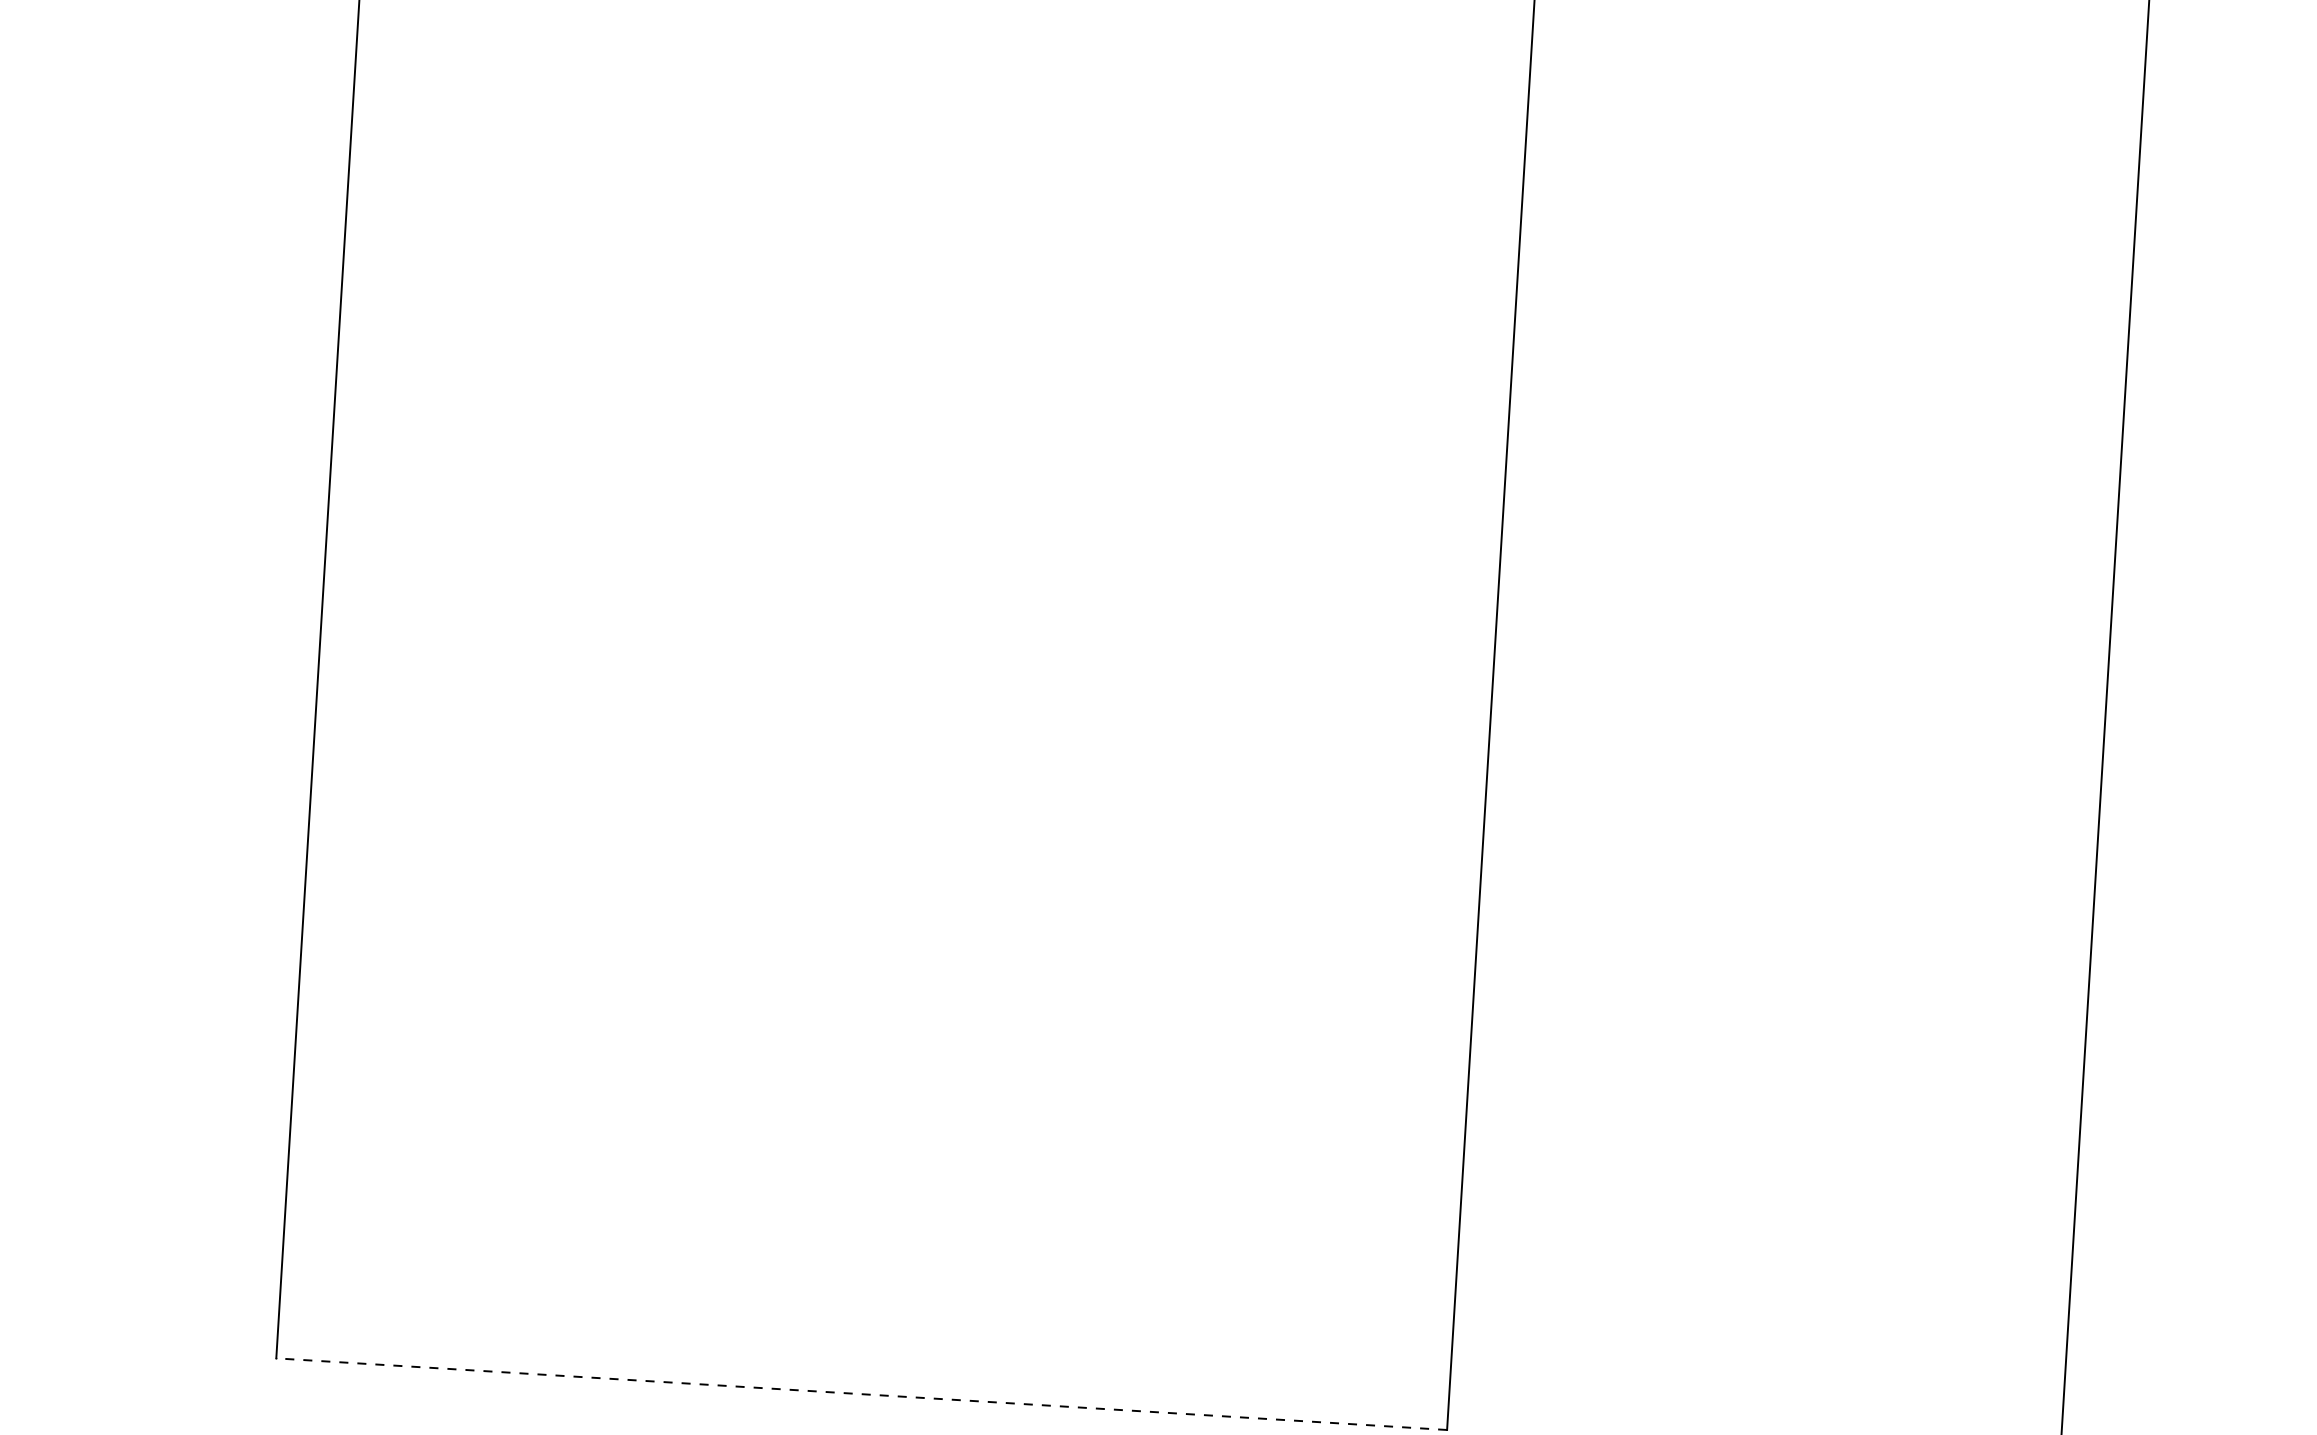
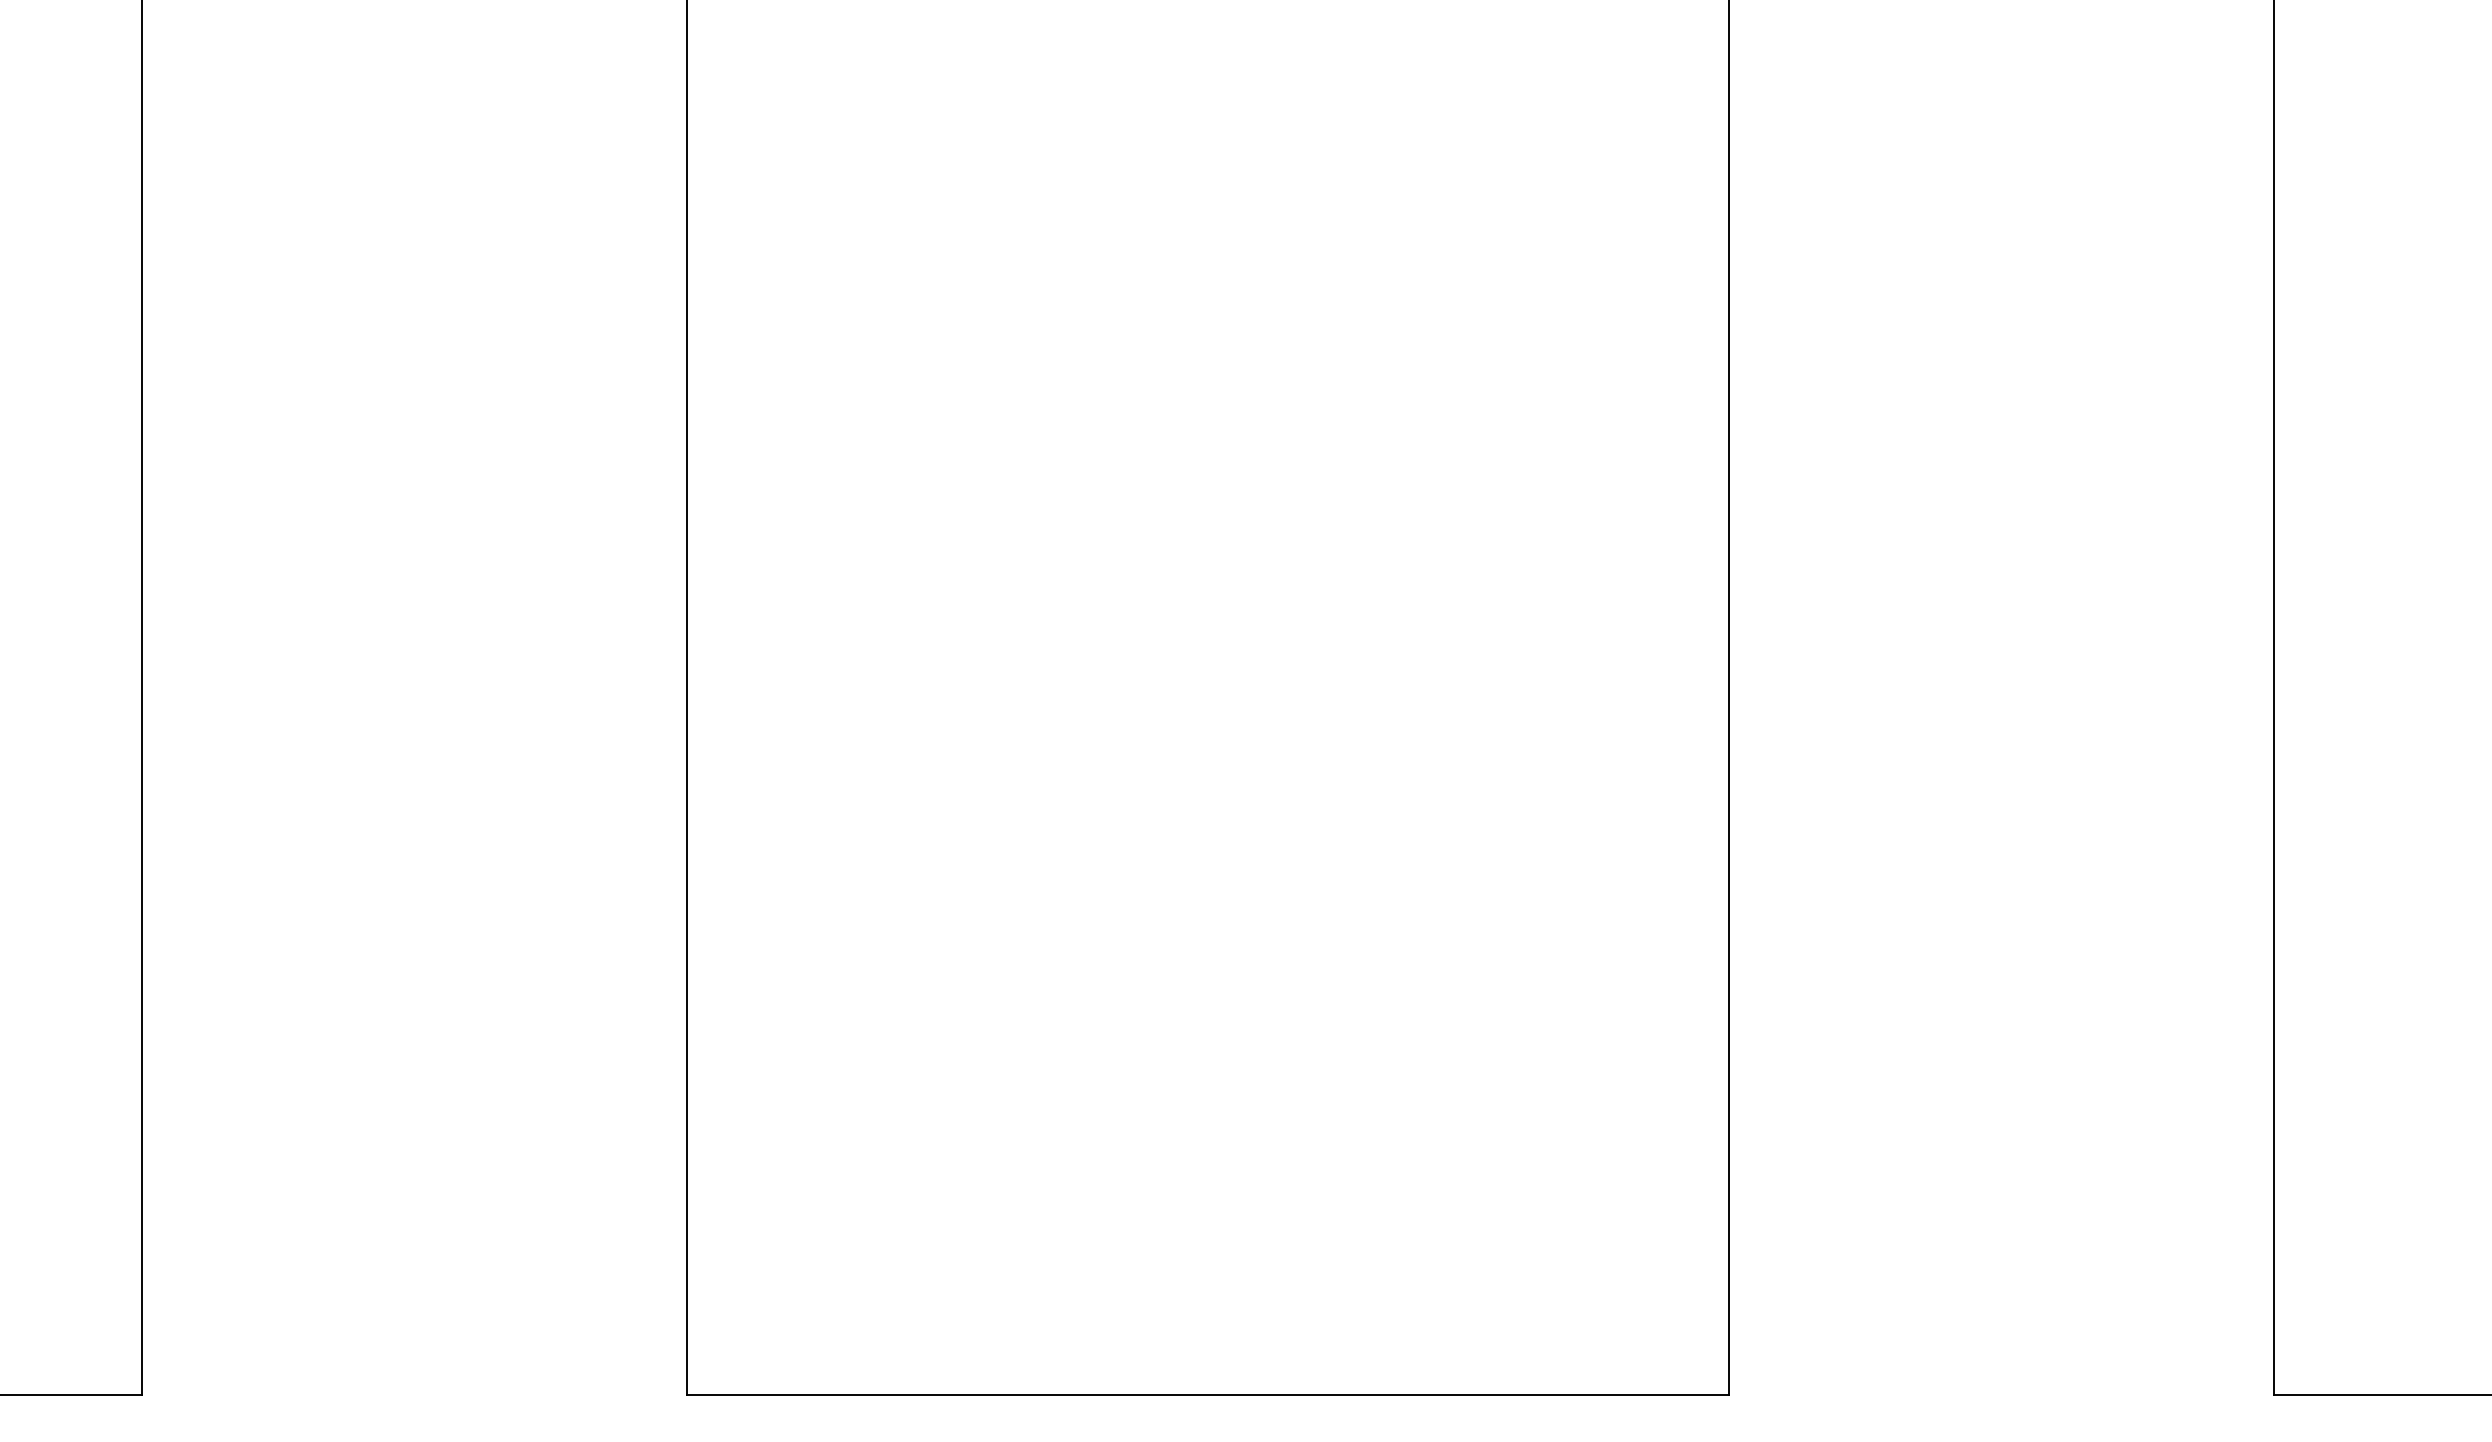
line: (861, 1393) -> (1207, 1394), dashed -> solid

